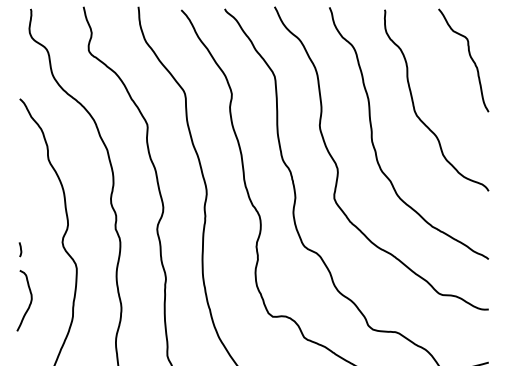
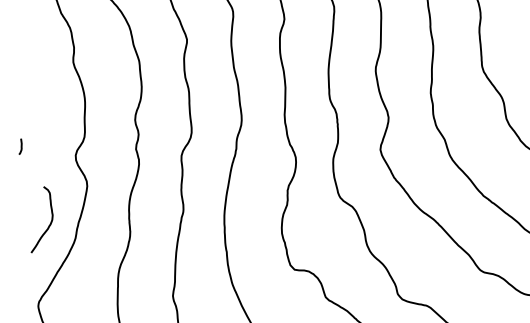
curve: (20, 249) -> (21, 146), moved
curve: (29, 303) -> (49, 224), moved

